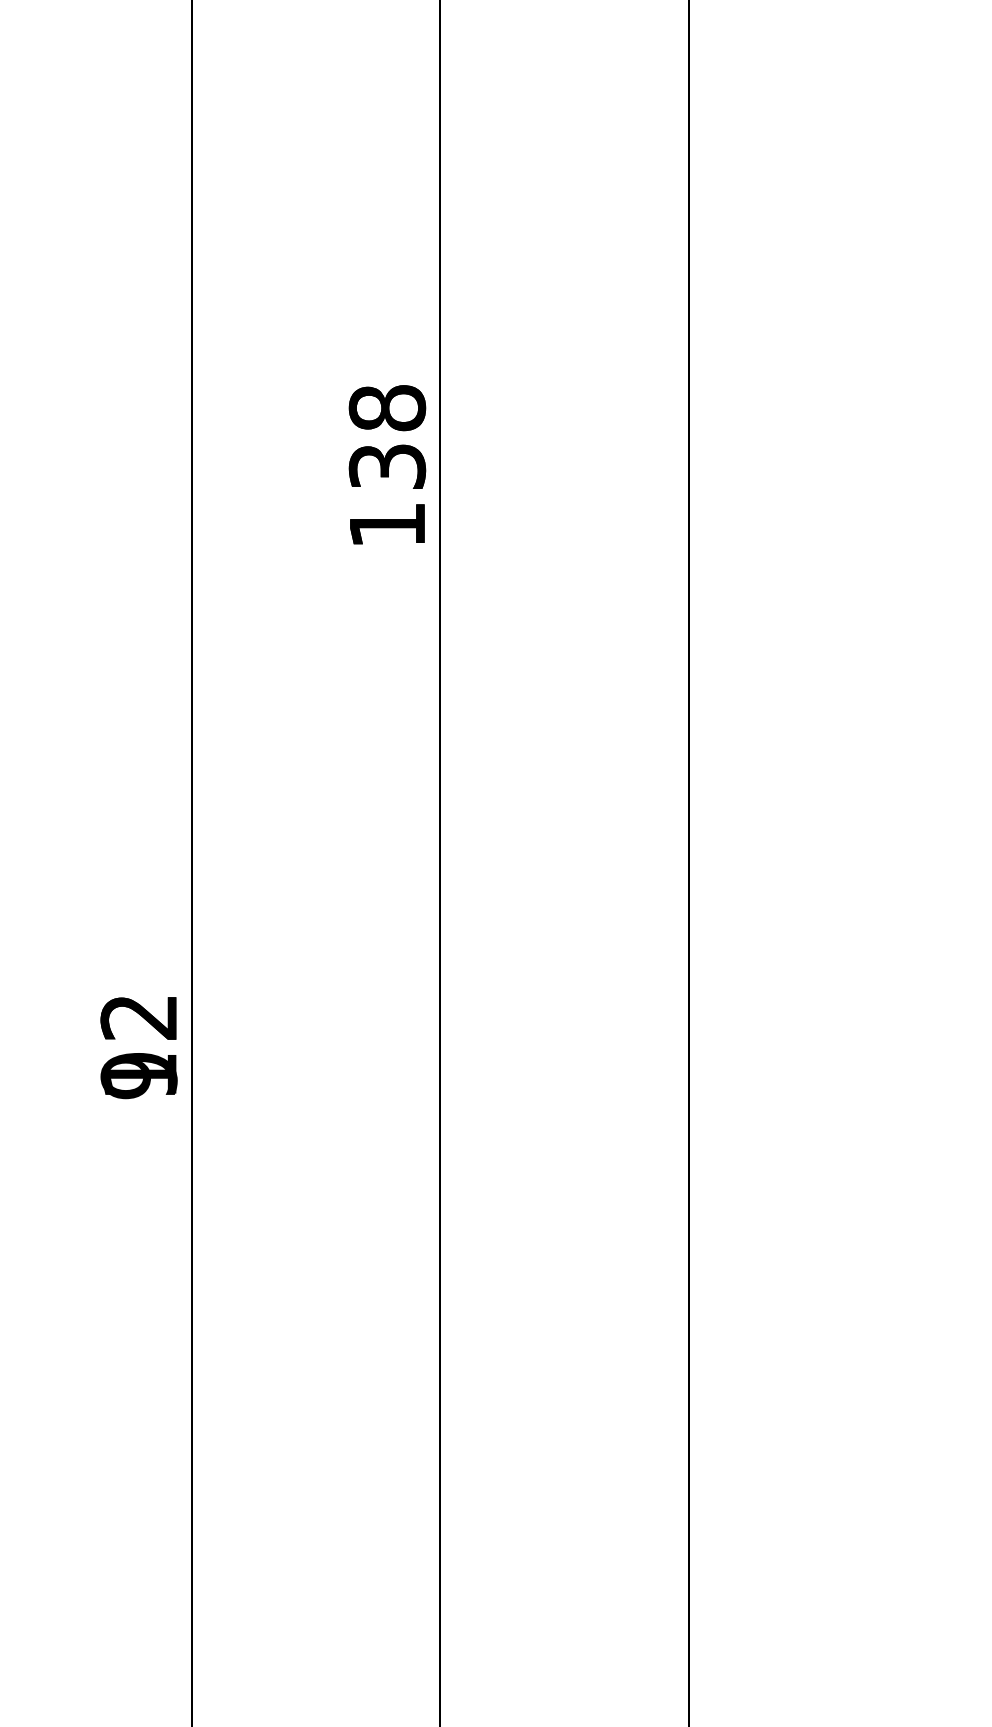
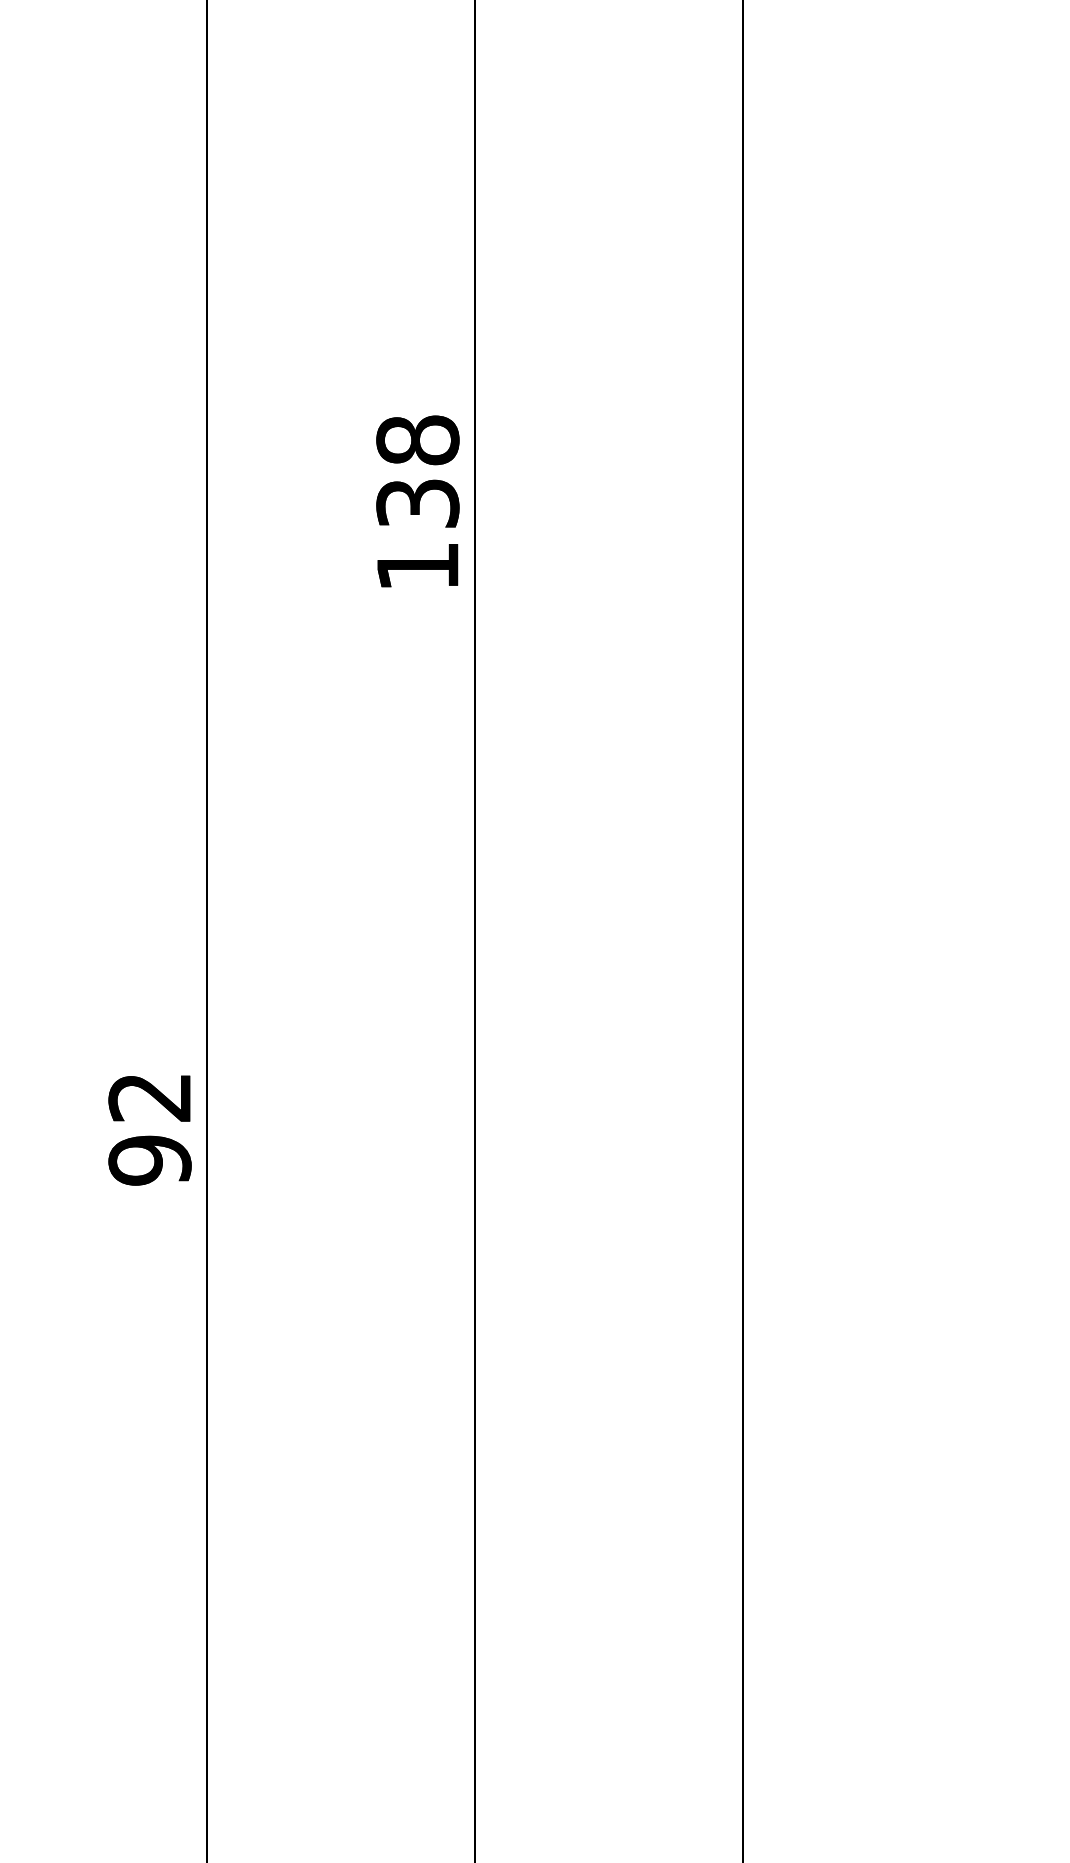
text: (138, 1075) -> (149, 1160), 12 -> 92

